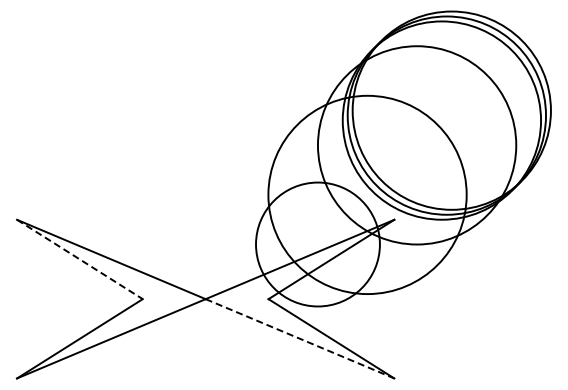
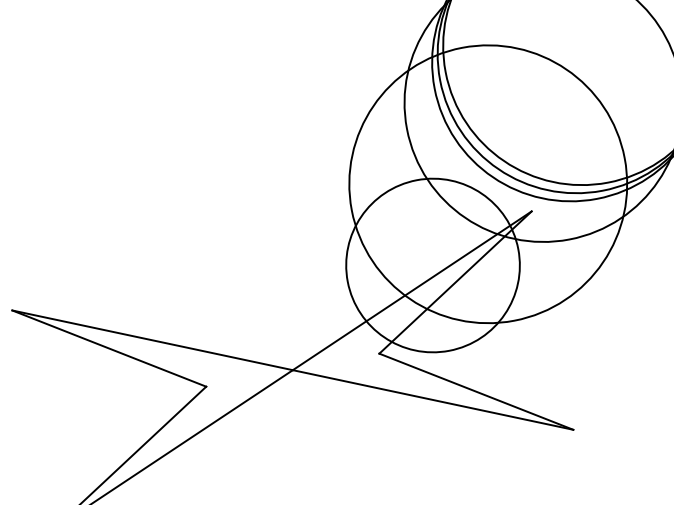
line: (80, 259) -> (110, 348), dashed -> solid
line: (300, 339) -> (433, 400), dashed -> solid

